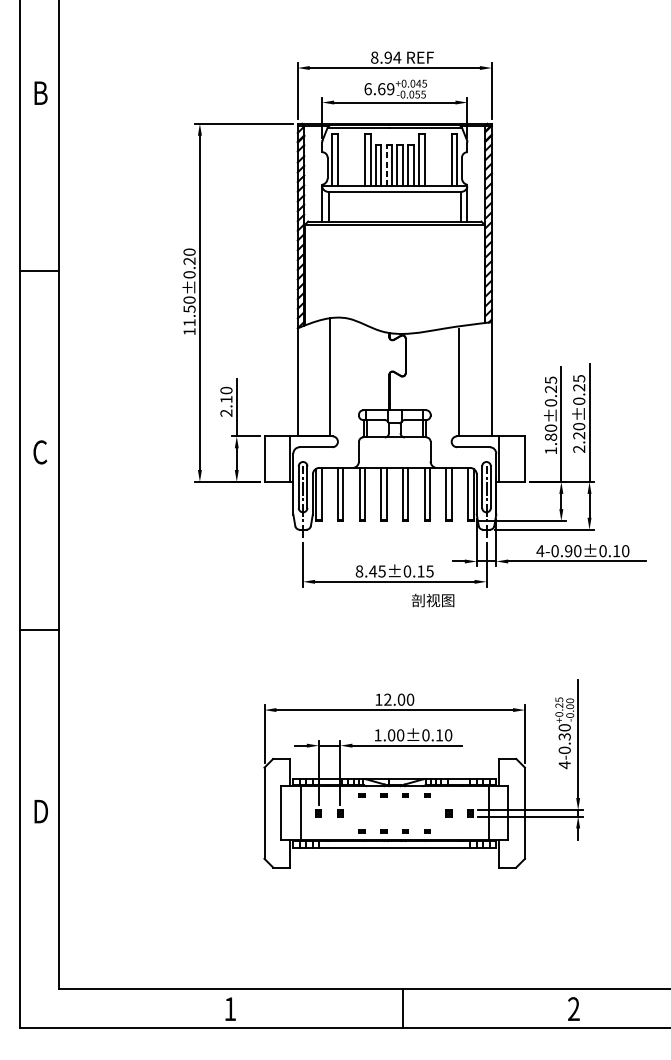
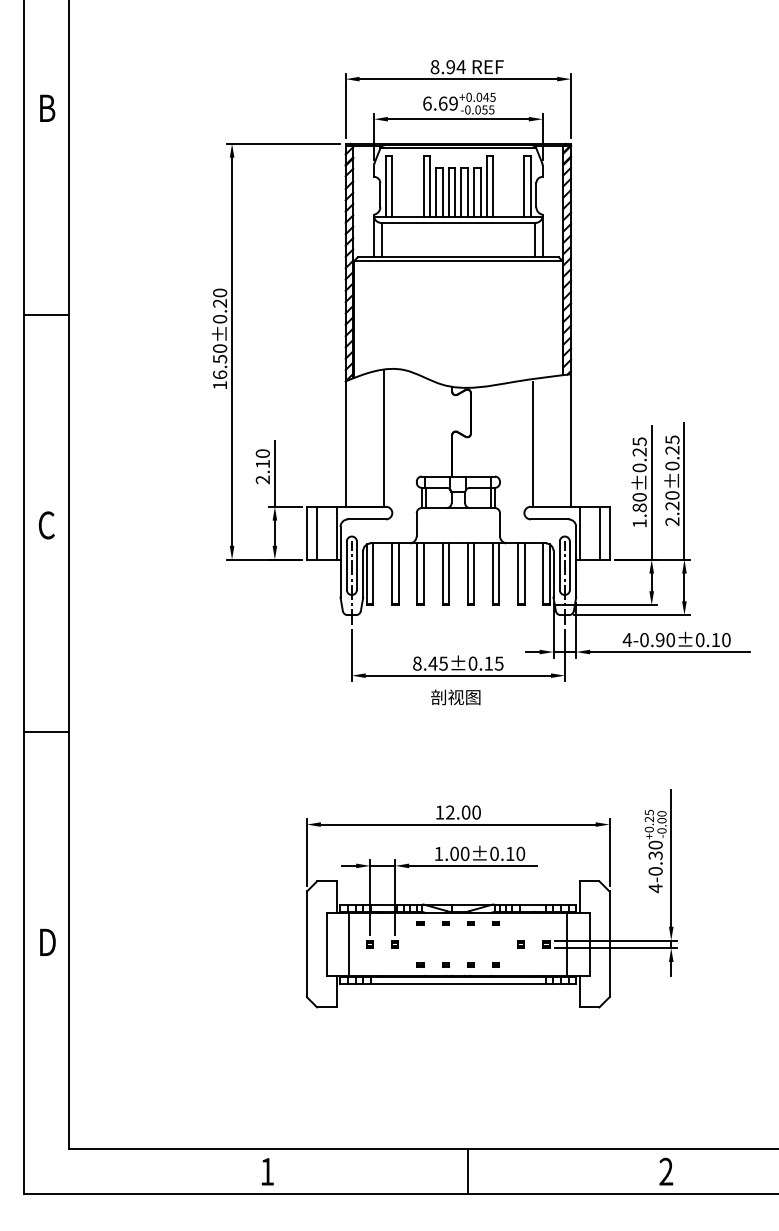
line: (386, 164) -> (448, 191), dashed -> solid
text: (189, 322) -> (220, 374), 11.50±0.20 -> 16.50±0.20
line: (273, 458) -> (317, 532), added
line: (516, 458) -> (599, 532), added
text: (432, 600) -> (455, 697), moved

